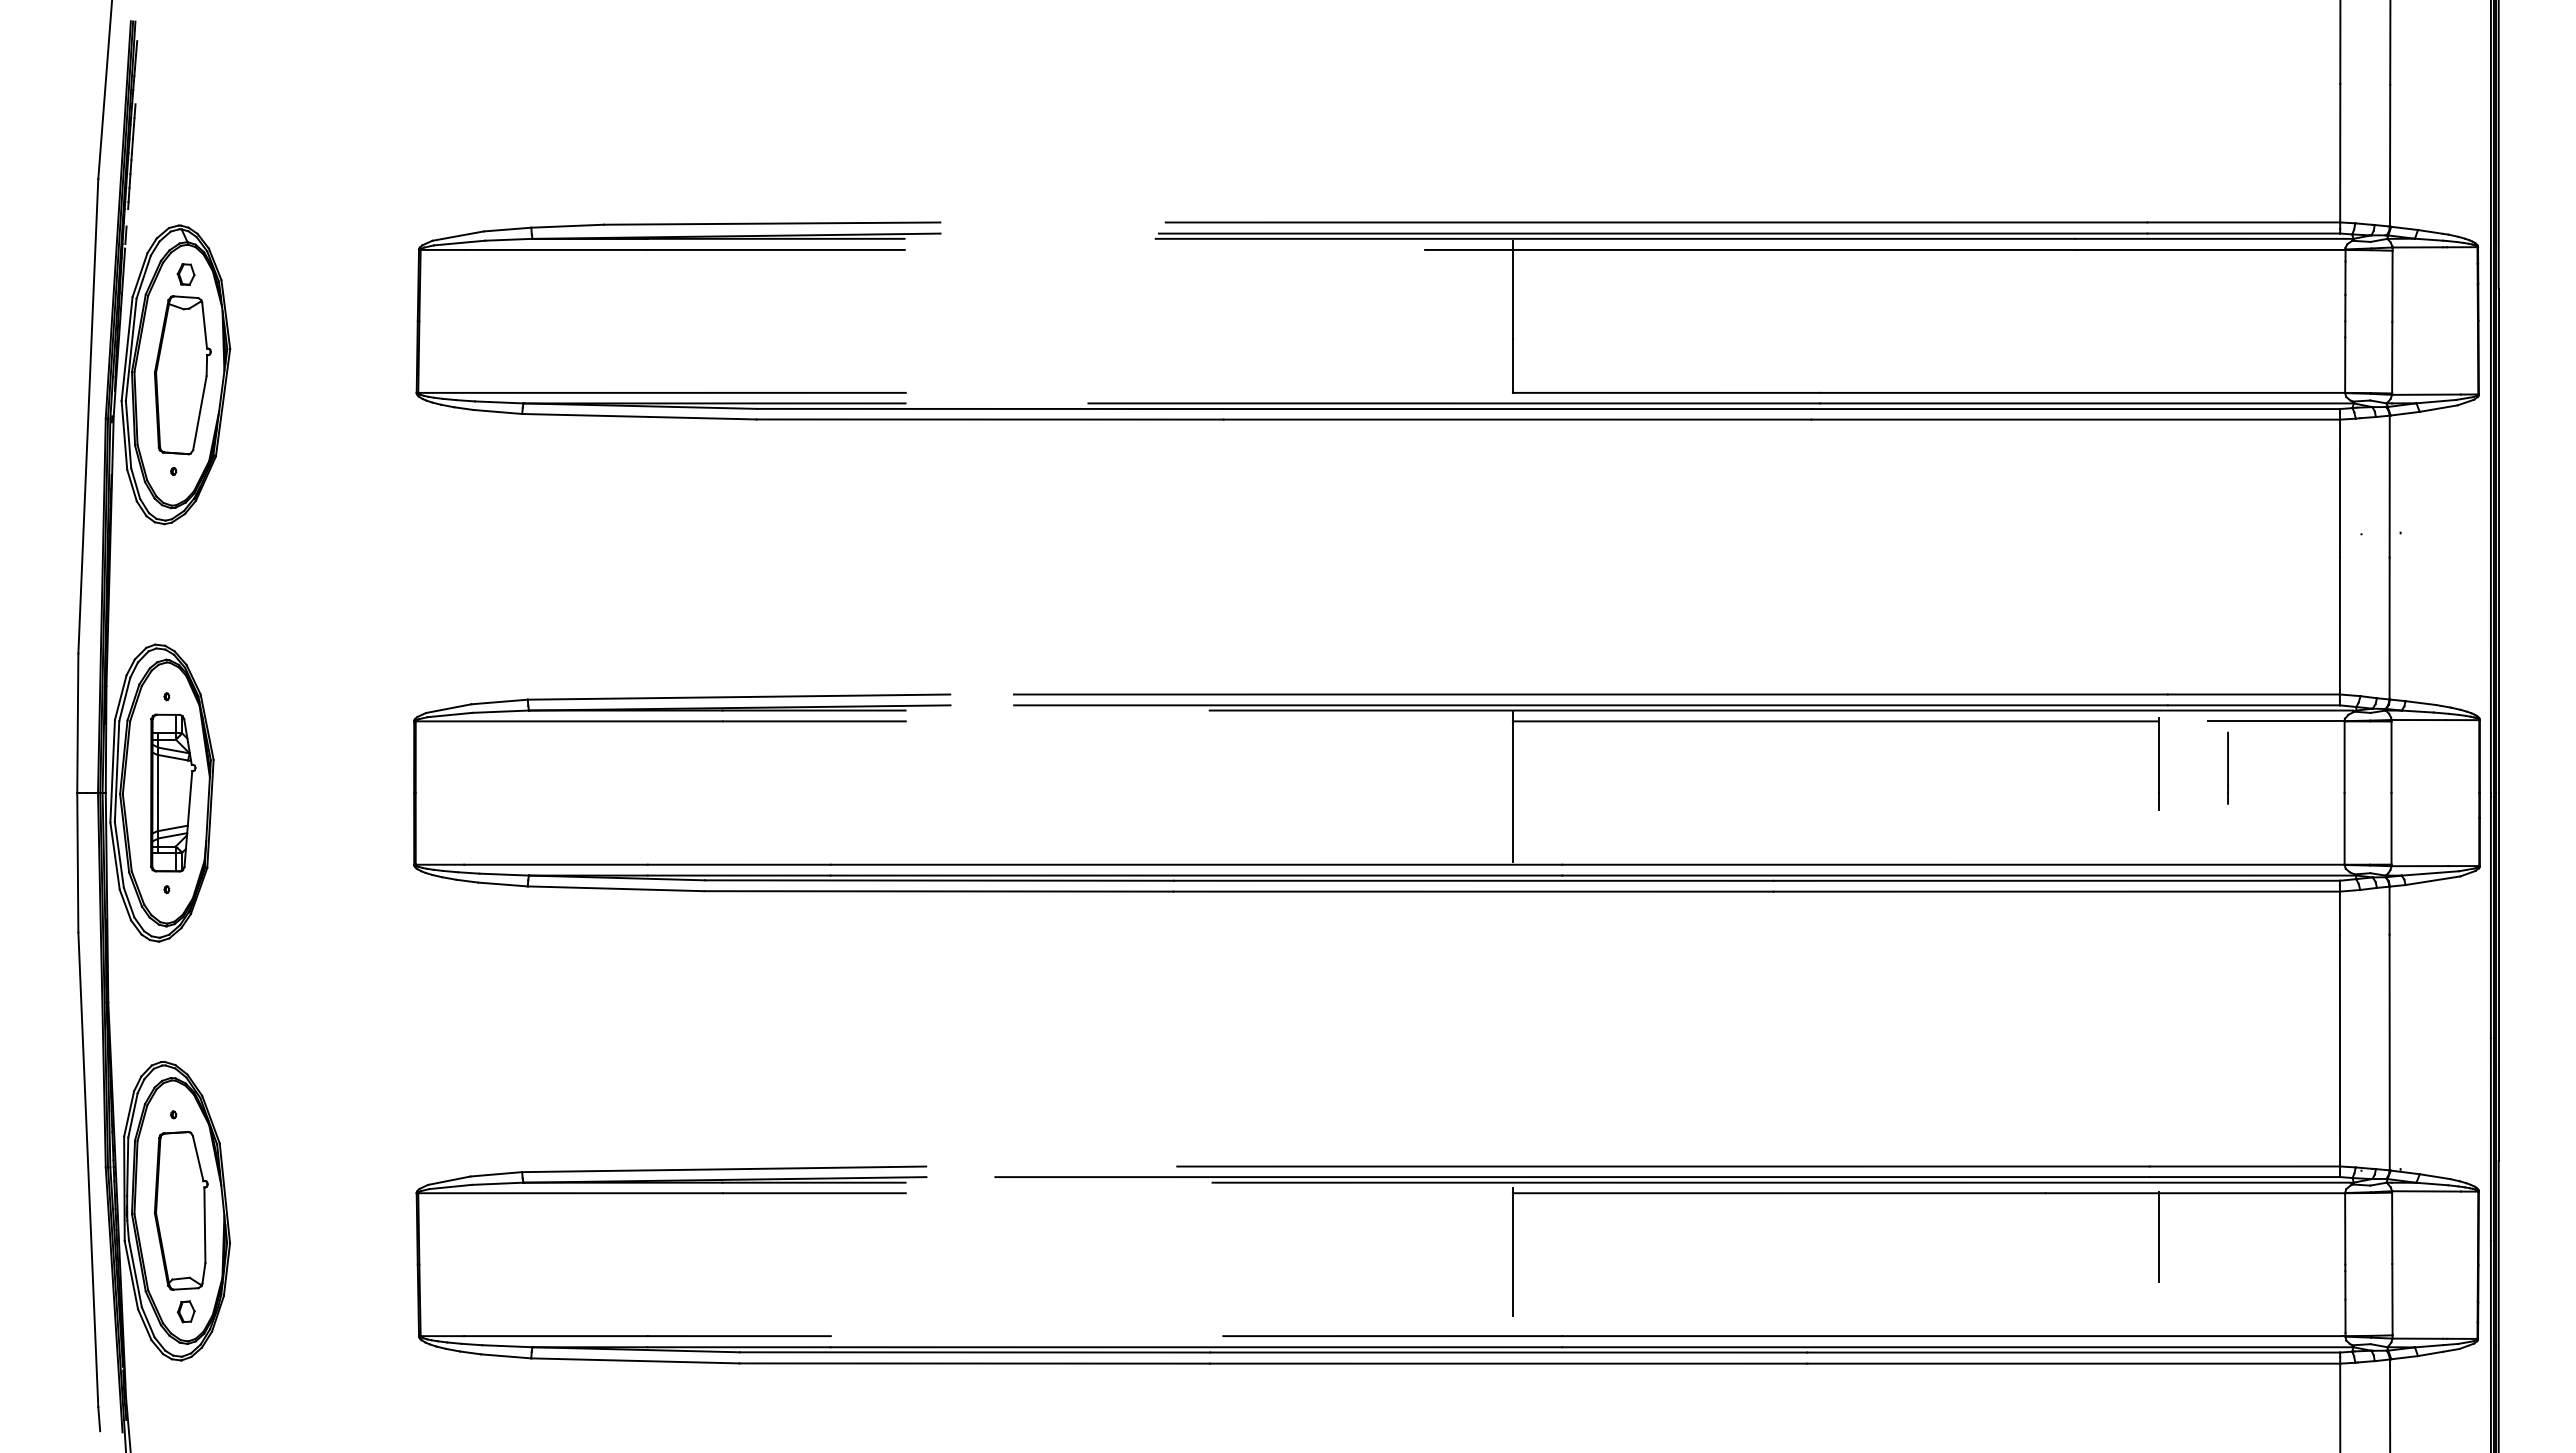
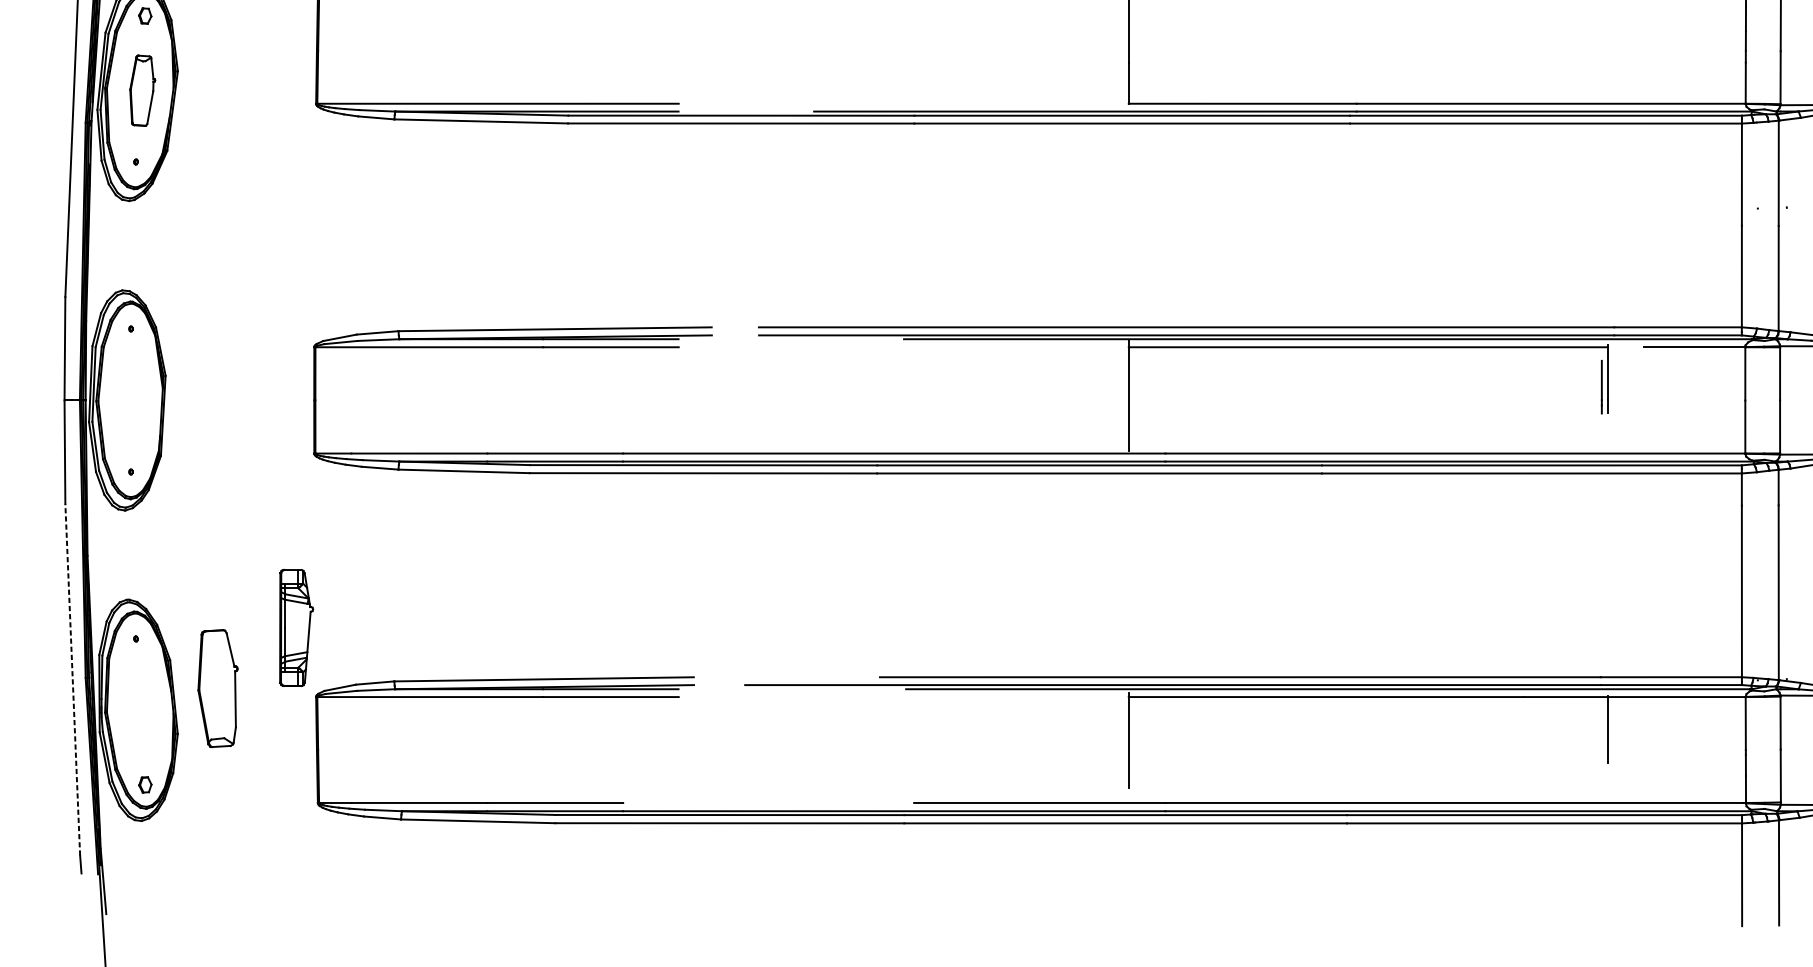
part: (182, 375) -> (142, 90), size x0.6
line: (2227, 767) -> (1601, 386), moved
part: (173, 792) -> (296, 627), moved
line: (88, 1169) -> (72, 679), solid -> dashed
part: (180, 1210) -> (217, 688), moved

